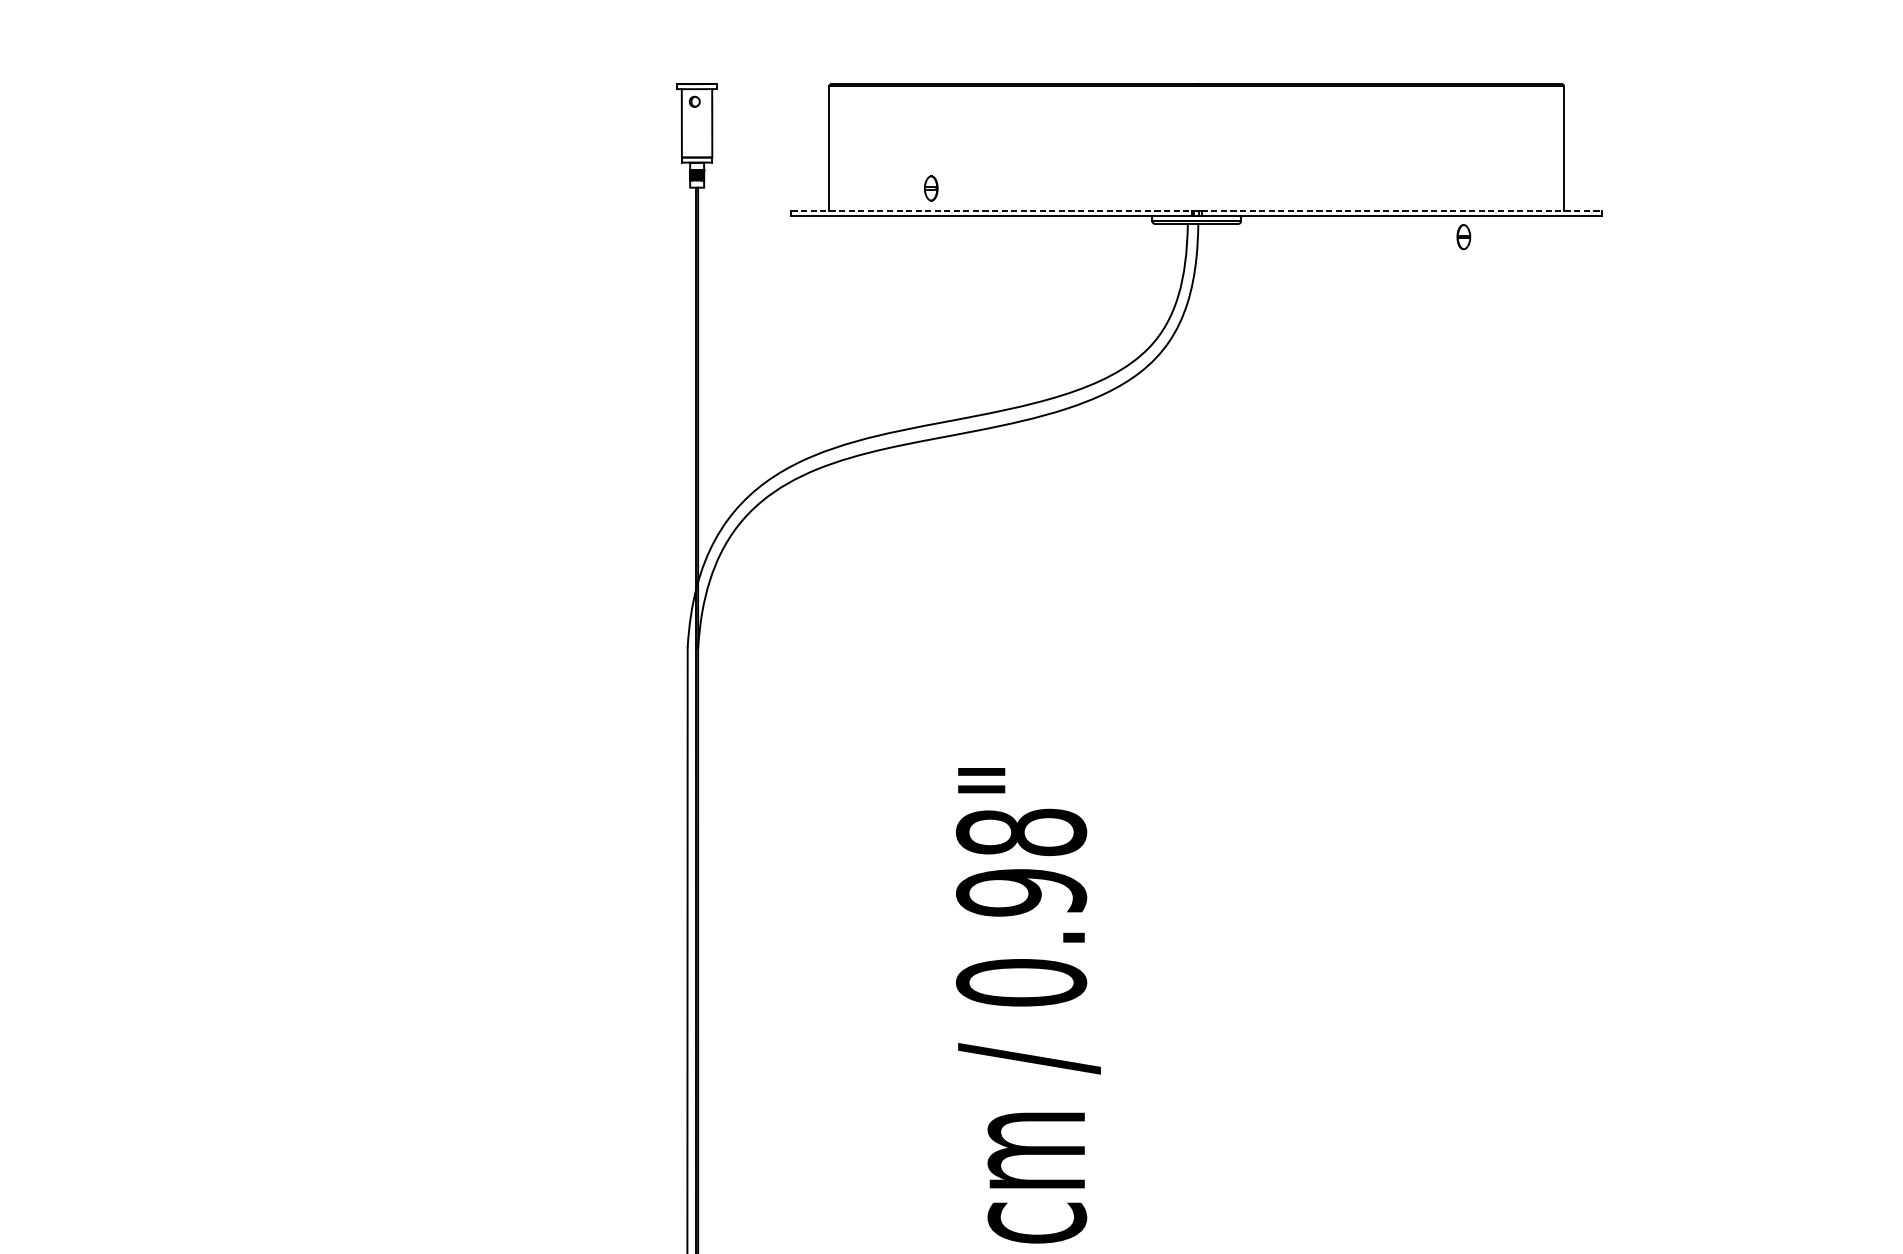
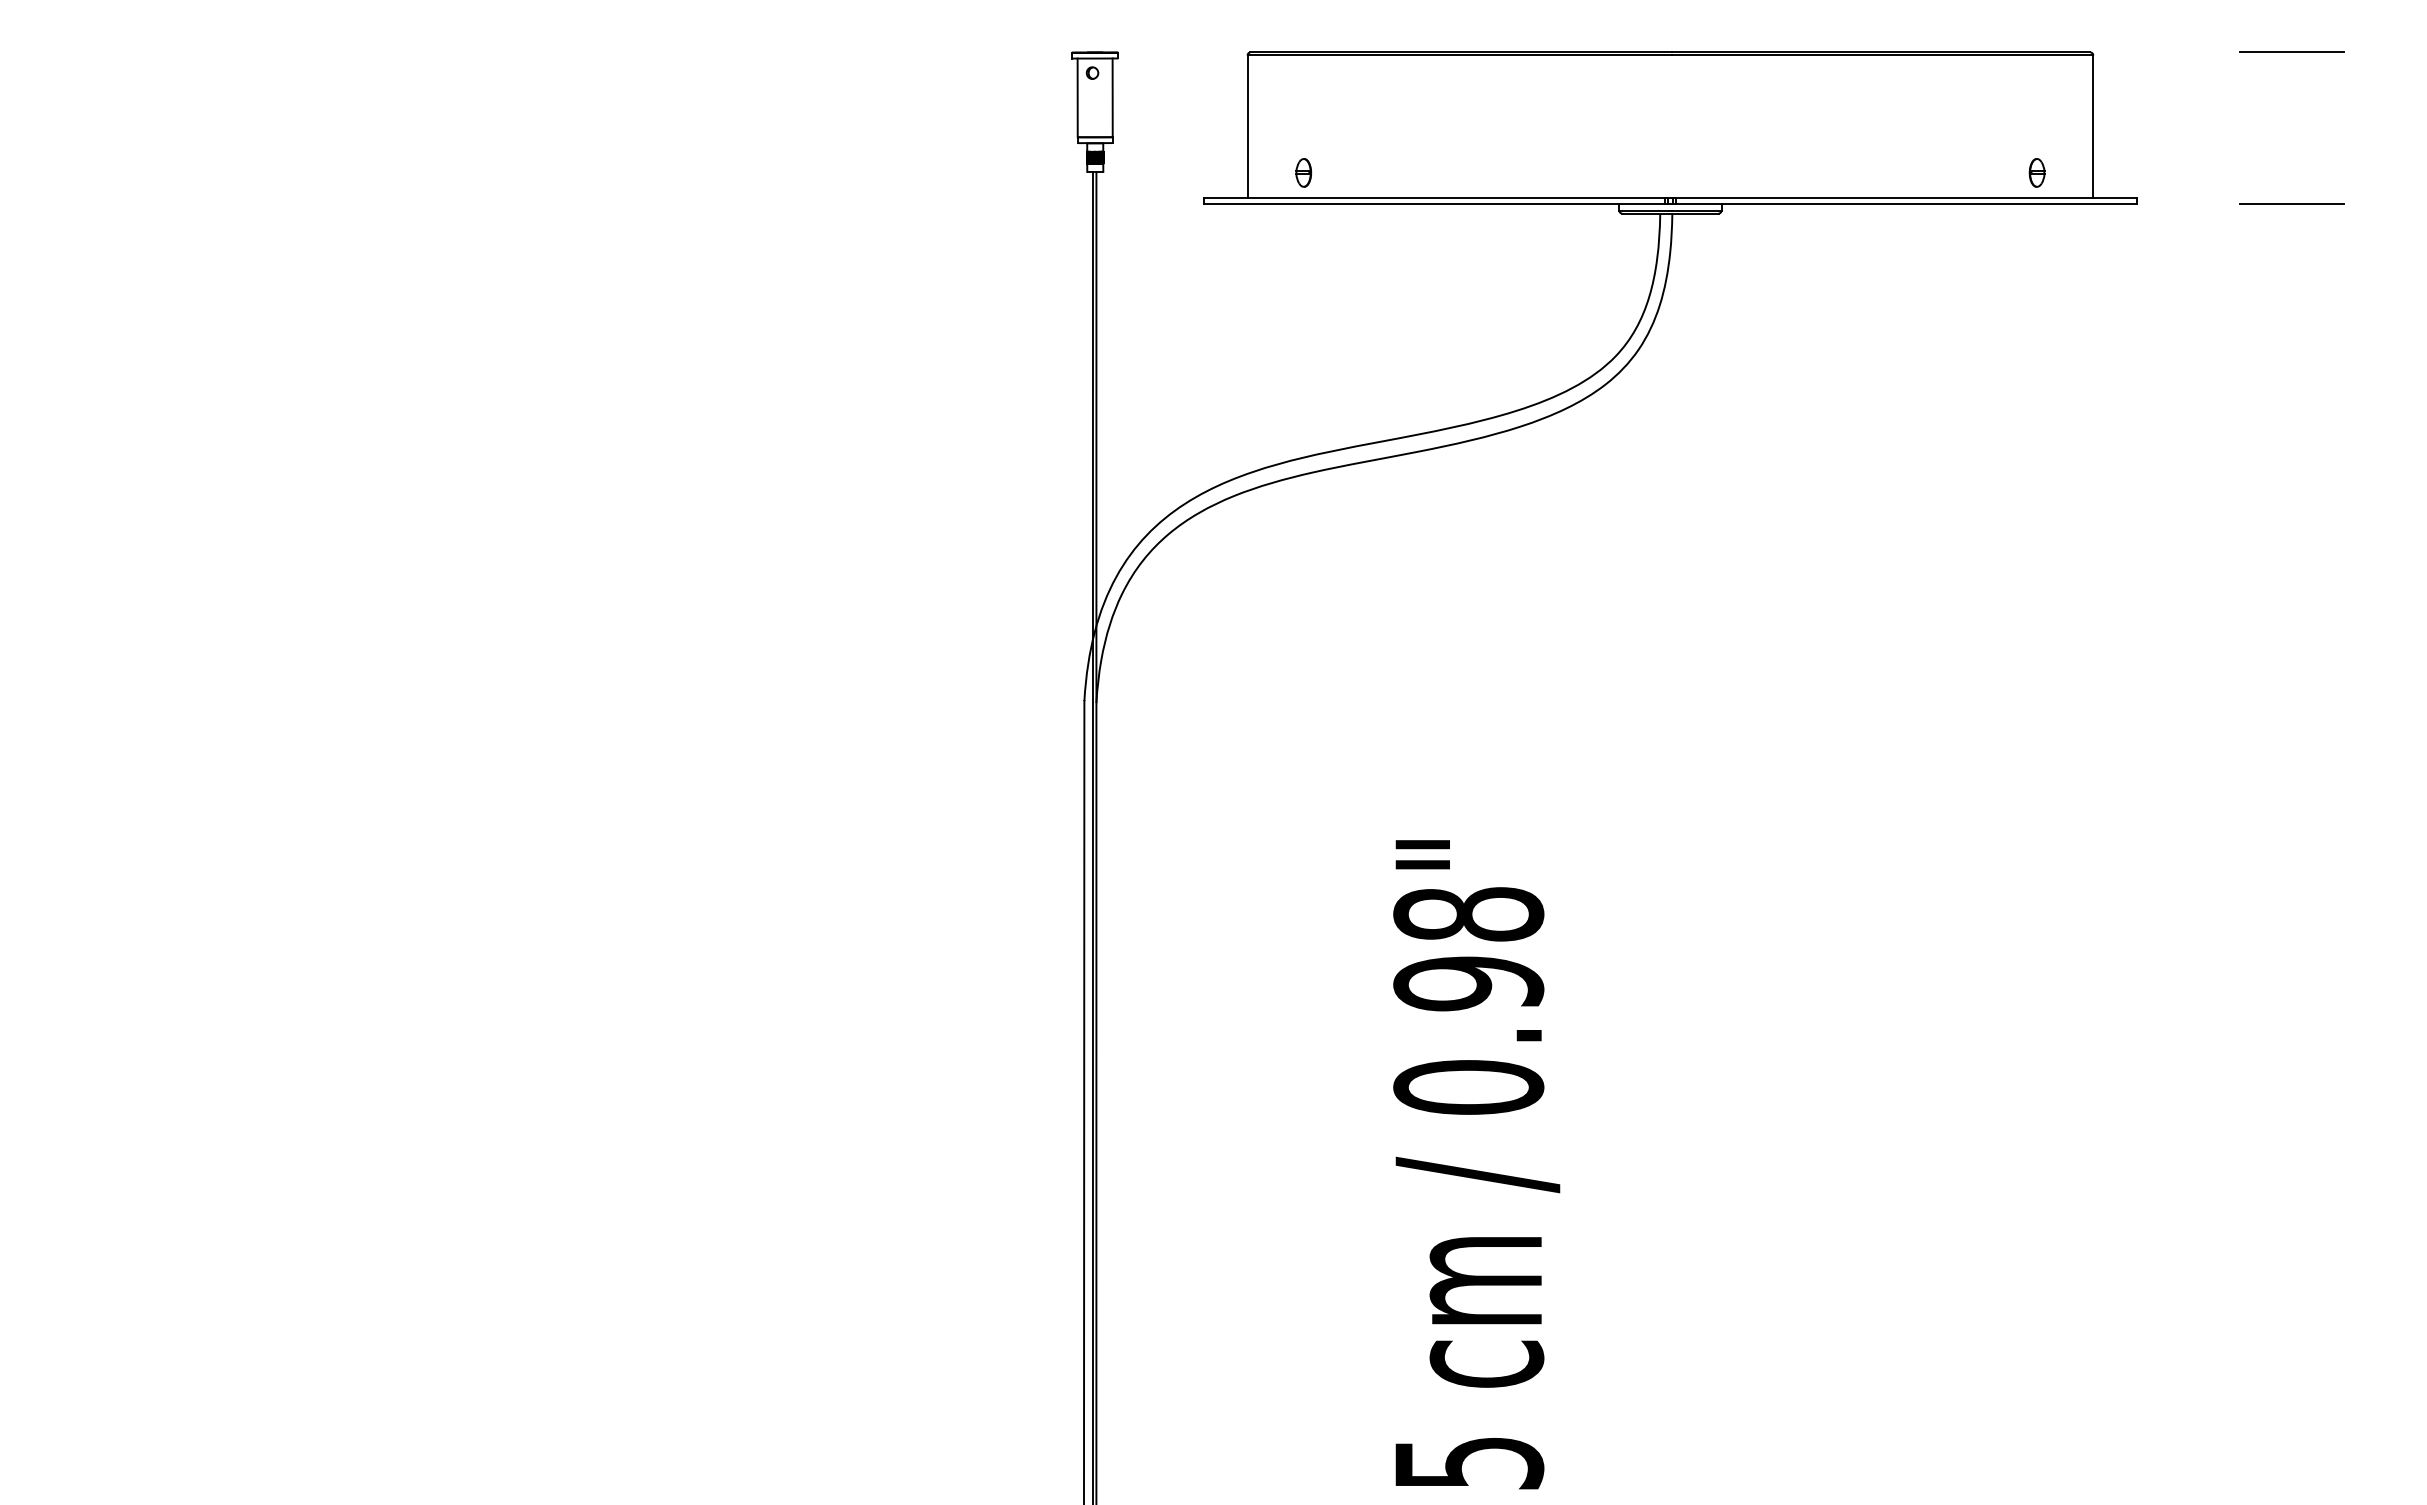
line: (1736, 83) -> (2291, 52), added
part: (930, 188) -> (1303, 172), moved
line: (991, 210) -> (1434, 198), dashed -> solid
line: (1402, 210) -> (1907, 198), dashed -> solid
line: (1736, 215) -> (2291, 204), added
part: (1463, 236) -> (2036, 172), moved

